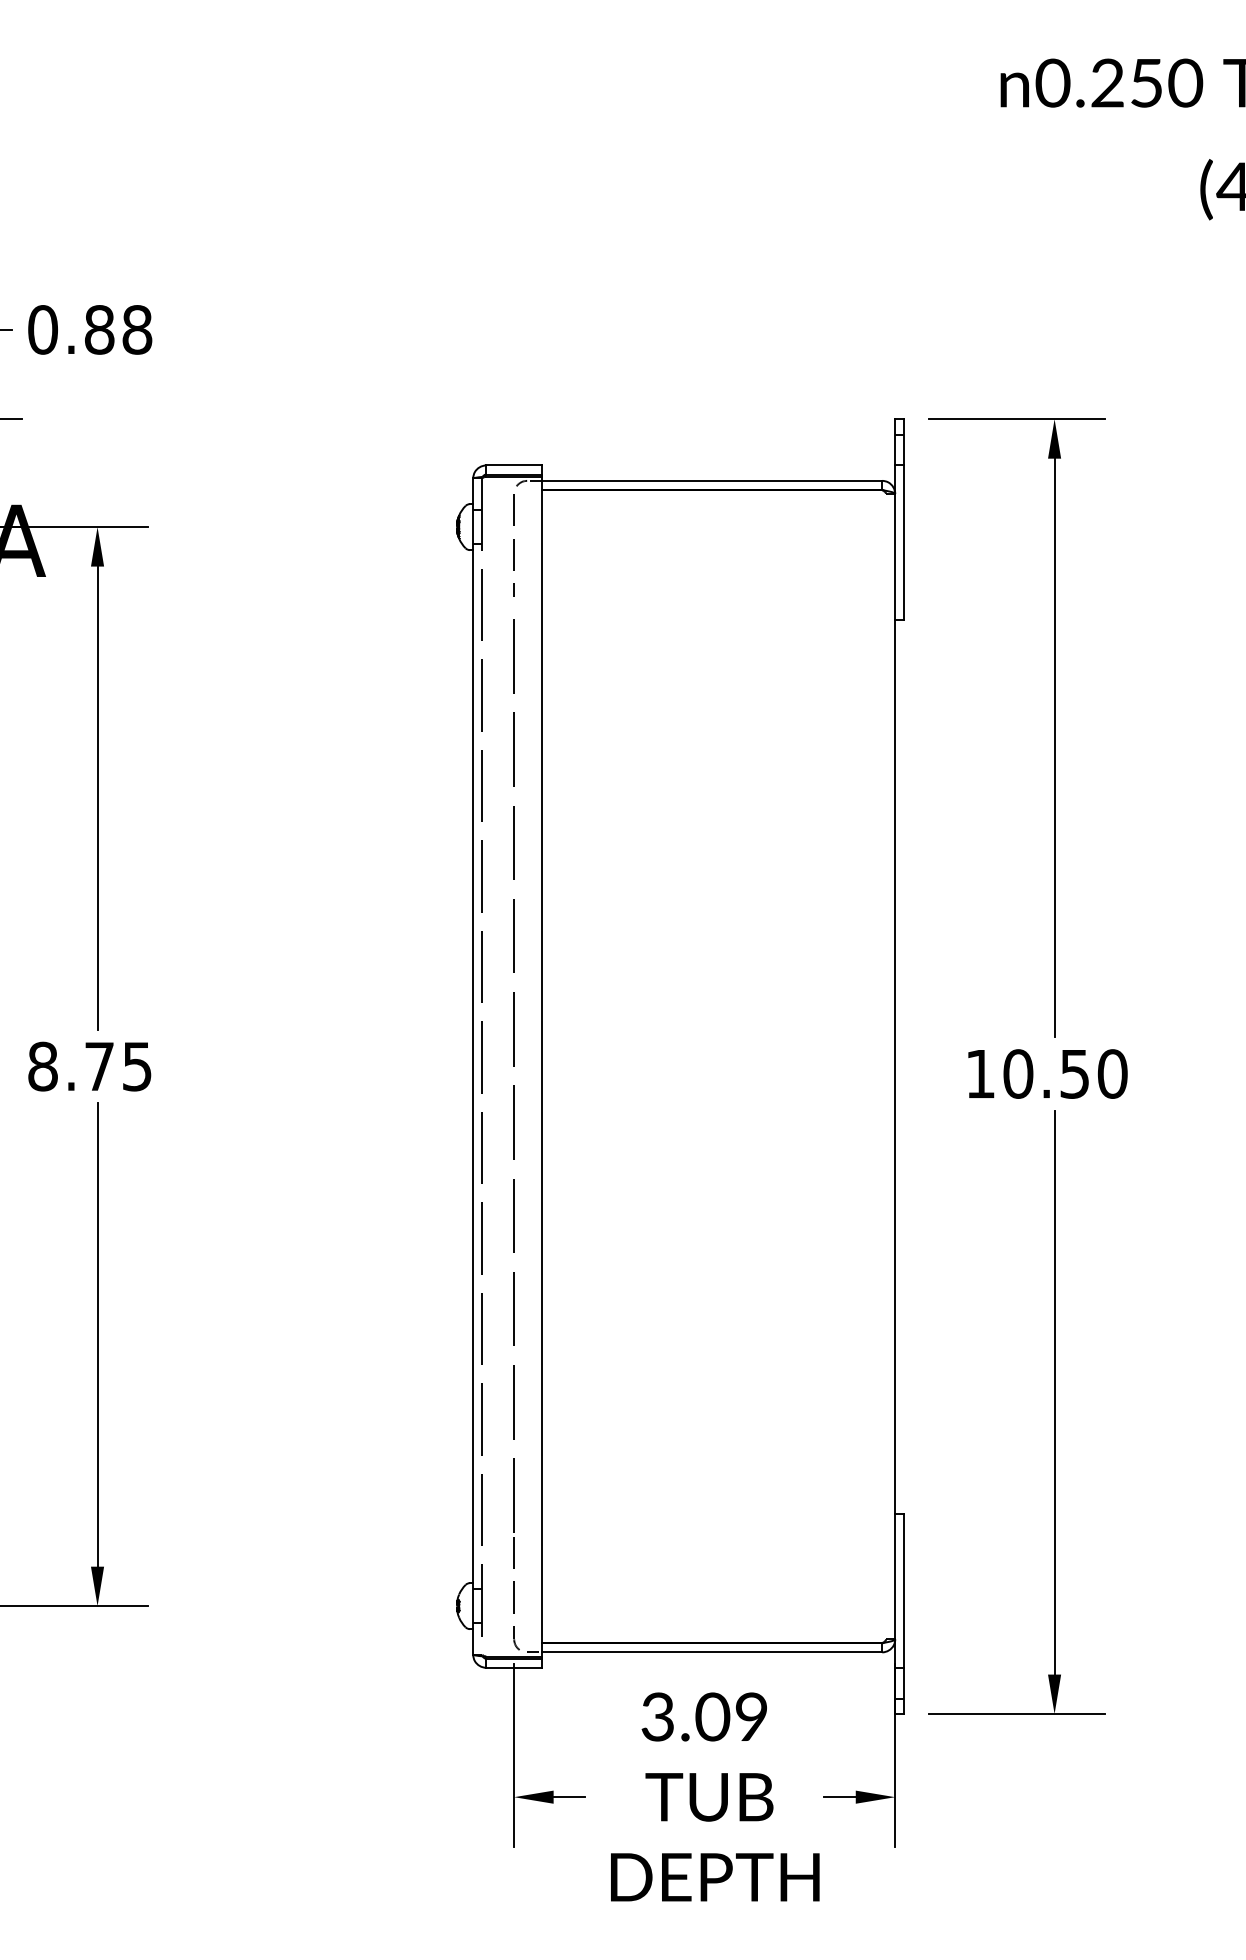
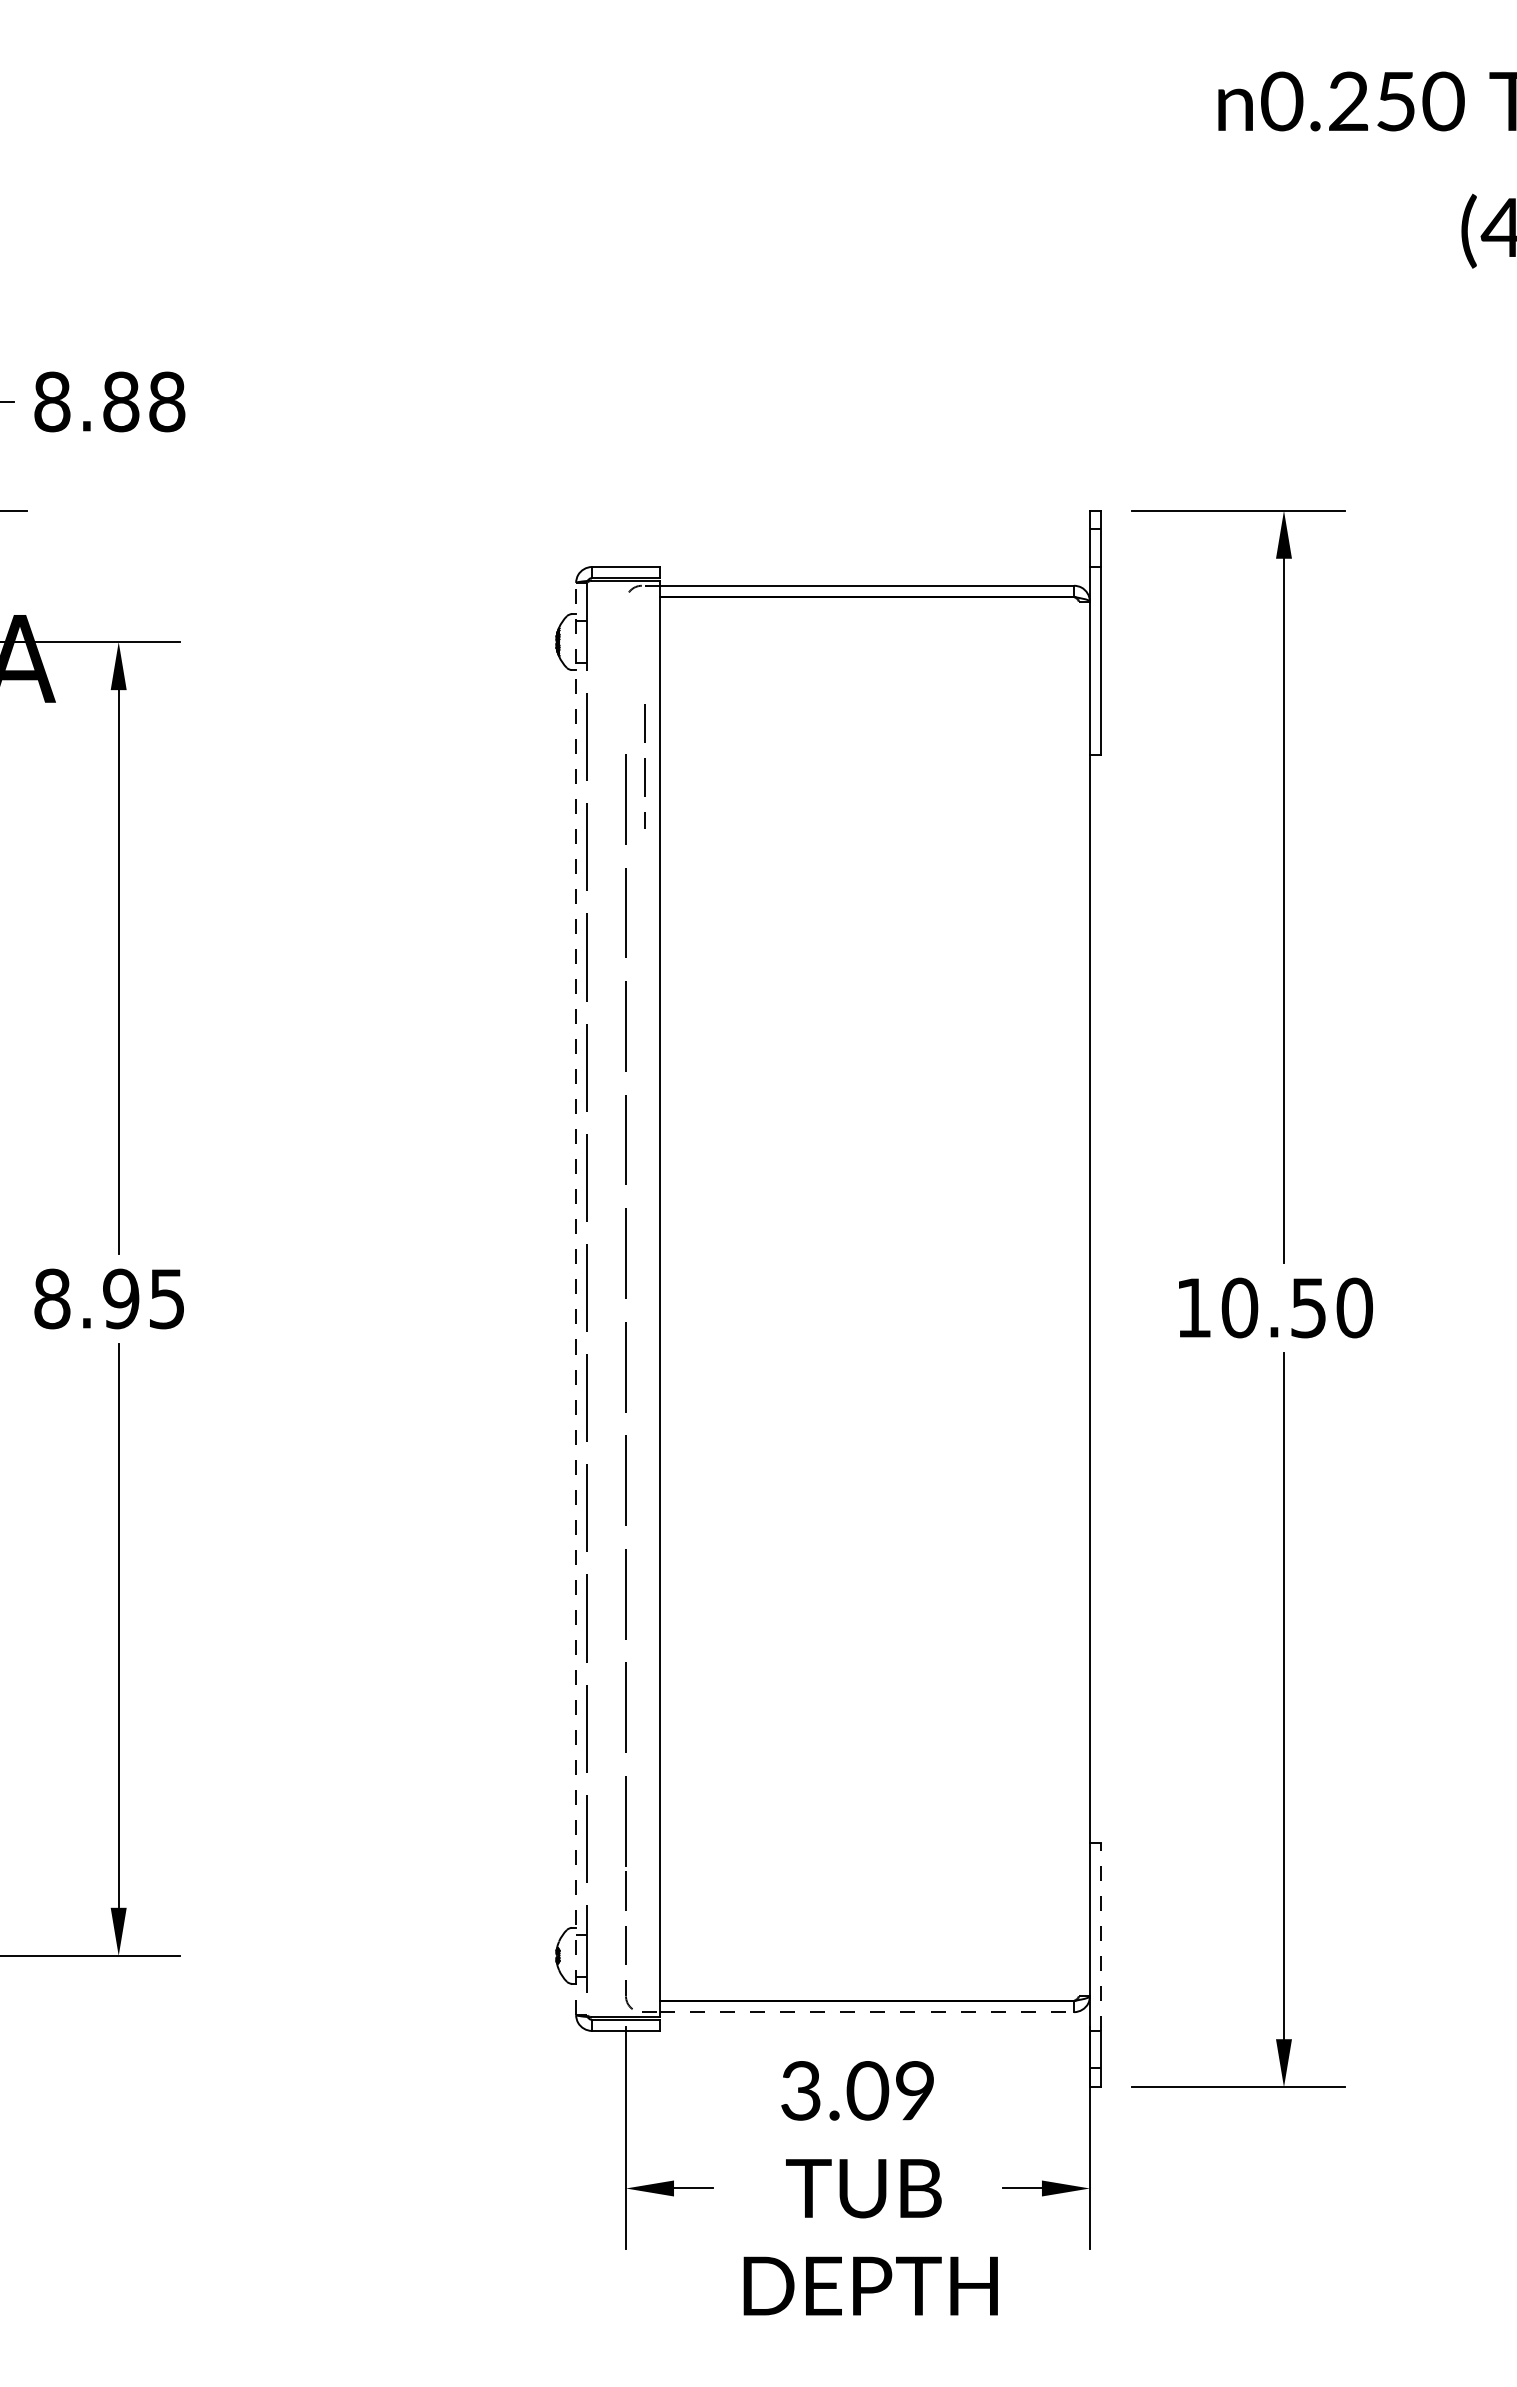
text: (43, 329) -> (52, 401), 0.88 -> 8.88
line: (513, 545) -> (644, 766), moved
text: (99, 1066) -> (121, 1298), 8.75 -> 8.95
line: (473, 1066) -> (576, 1298), solid -> dashed
line: (904, 1591) -> (1101, 1937), solid -> dashed
line: (712, 1652) -> (867, 2012), solid -> dashed

